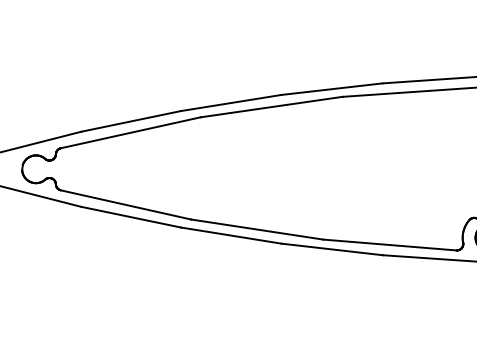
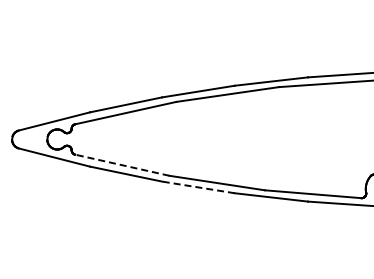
line: (124, 205) -> (121, 165), solid -> dashed
line: (231, 235) -> (198, 187), solid -> dashed

